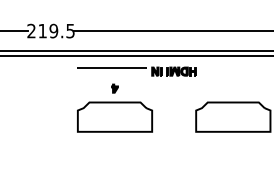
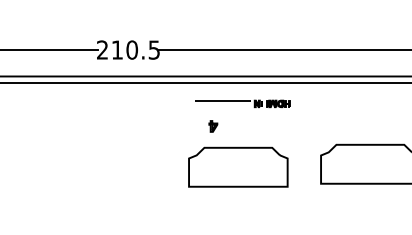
text: (53, 30) -> (131, 49), 219.5 -> 210.5
part: (136, 71) -> (242, 103), size x0.6
part: (115, 116) -> (238, 166), moved

